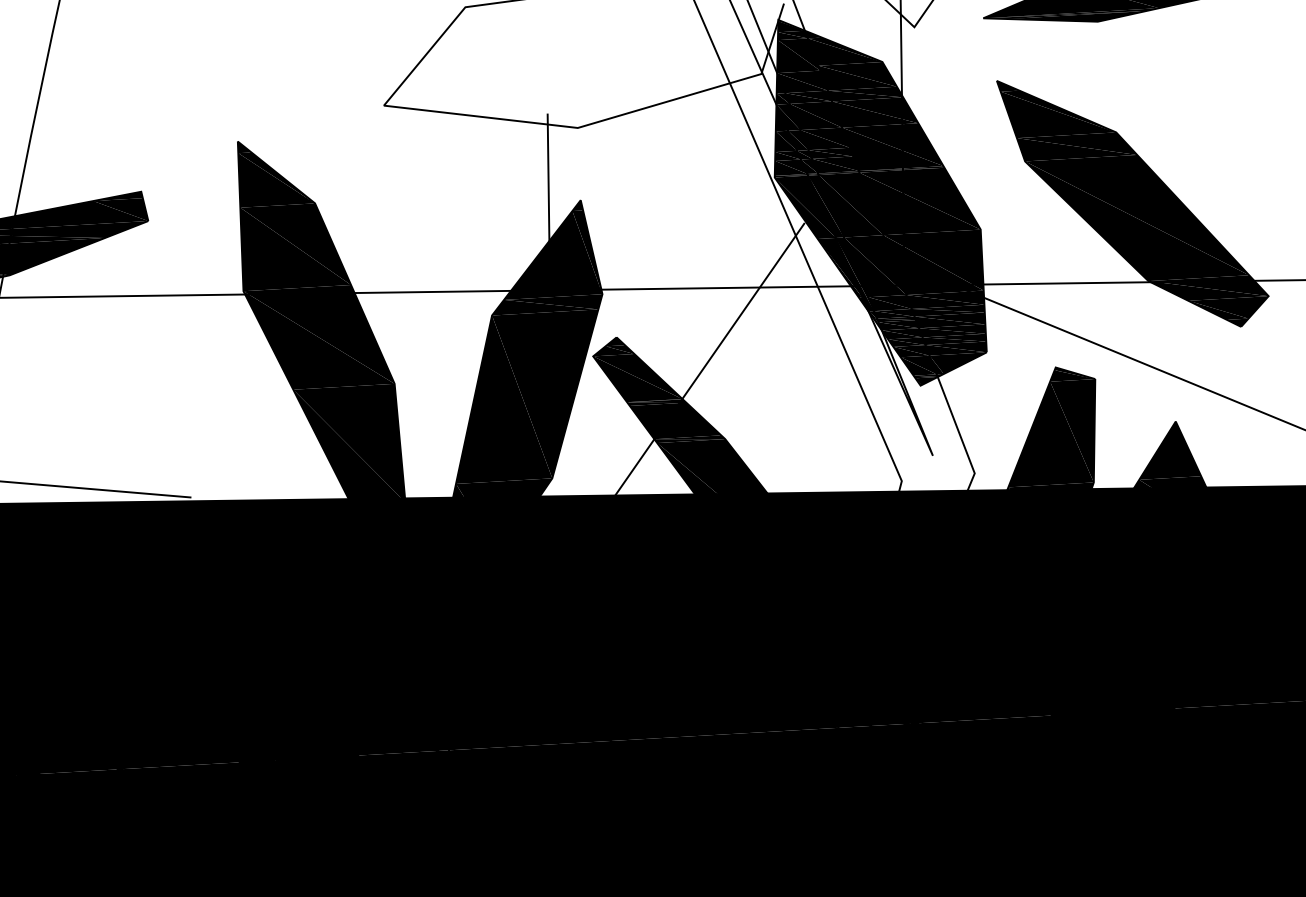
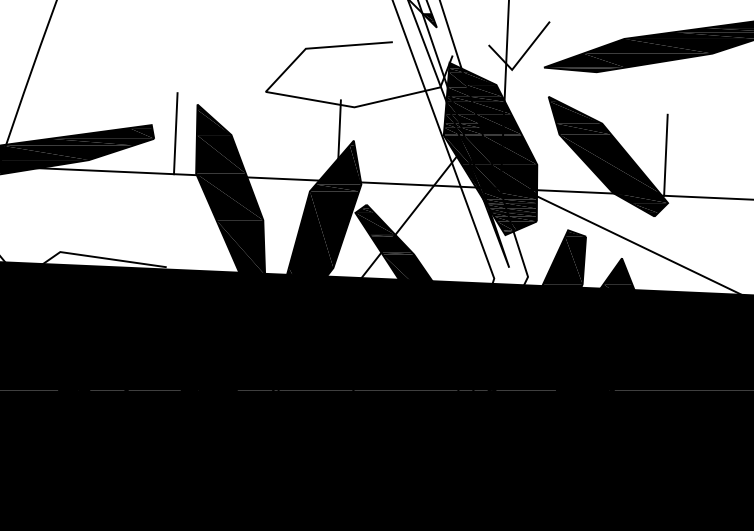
line: (1256, 191) -> (665, 154), added
line: (193, 206) -> (175, 133), added

